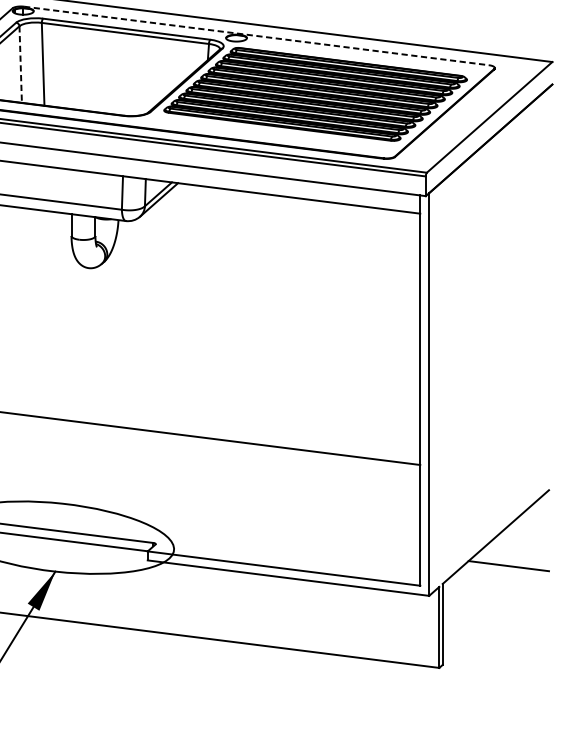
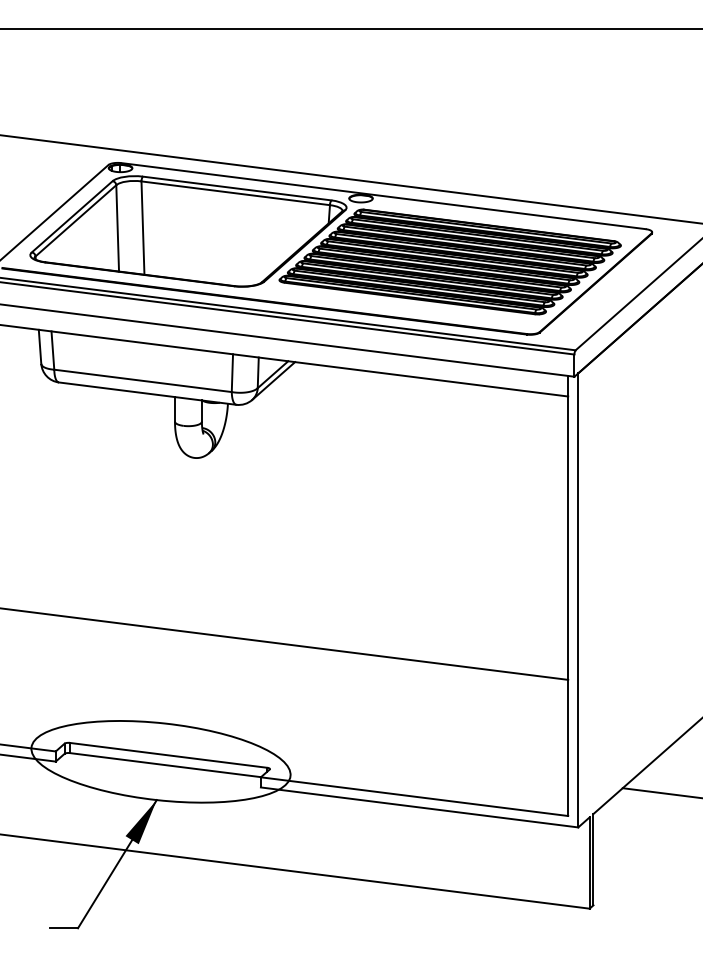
line: (257, 36) -> (384, 196), dashed -> solid
line: (20, 64) -> (117, 228), dashed -> solid

